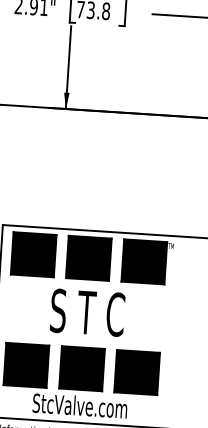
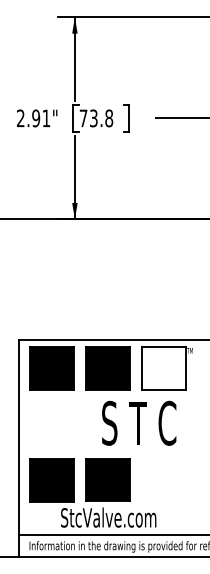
fill: (143, 261) -> (163, 368), removed
text: (88, 311) -> (139, 422), moved
part: (136, 372) -> (163, 480), removed

